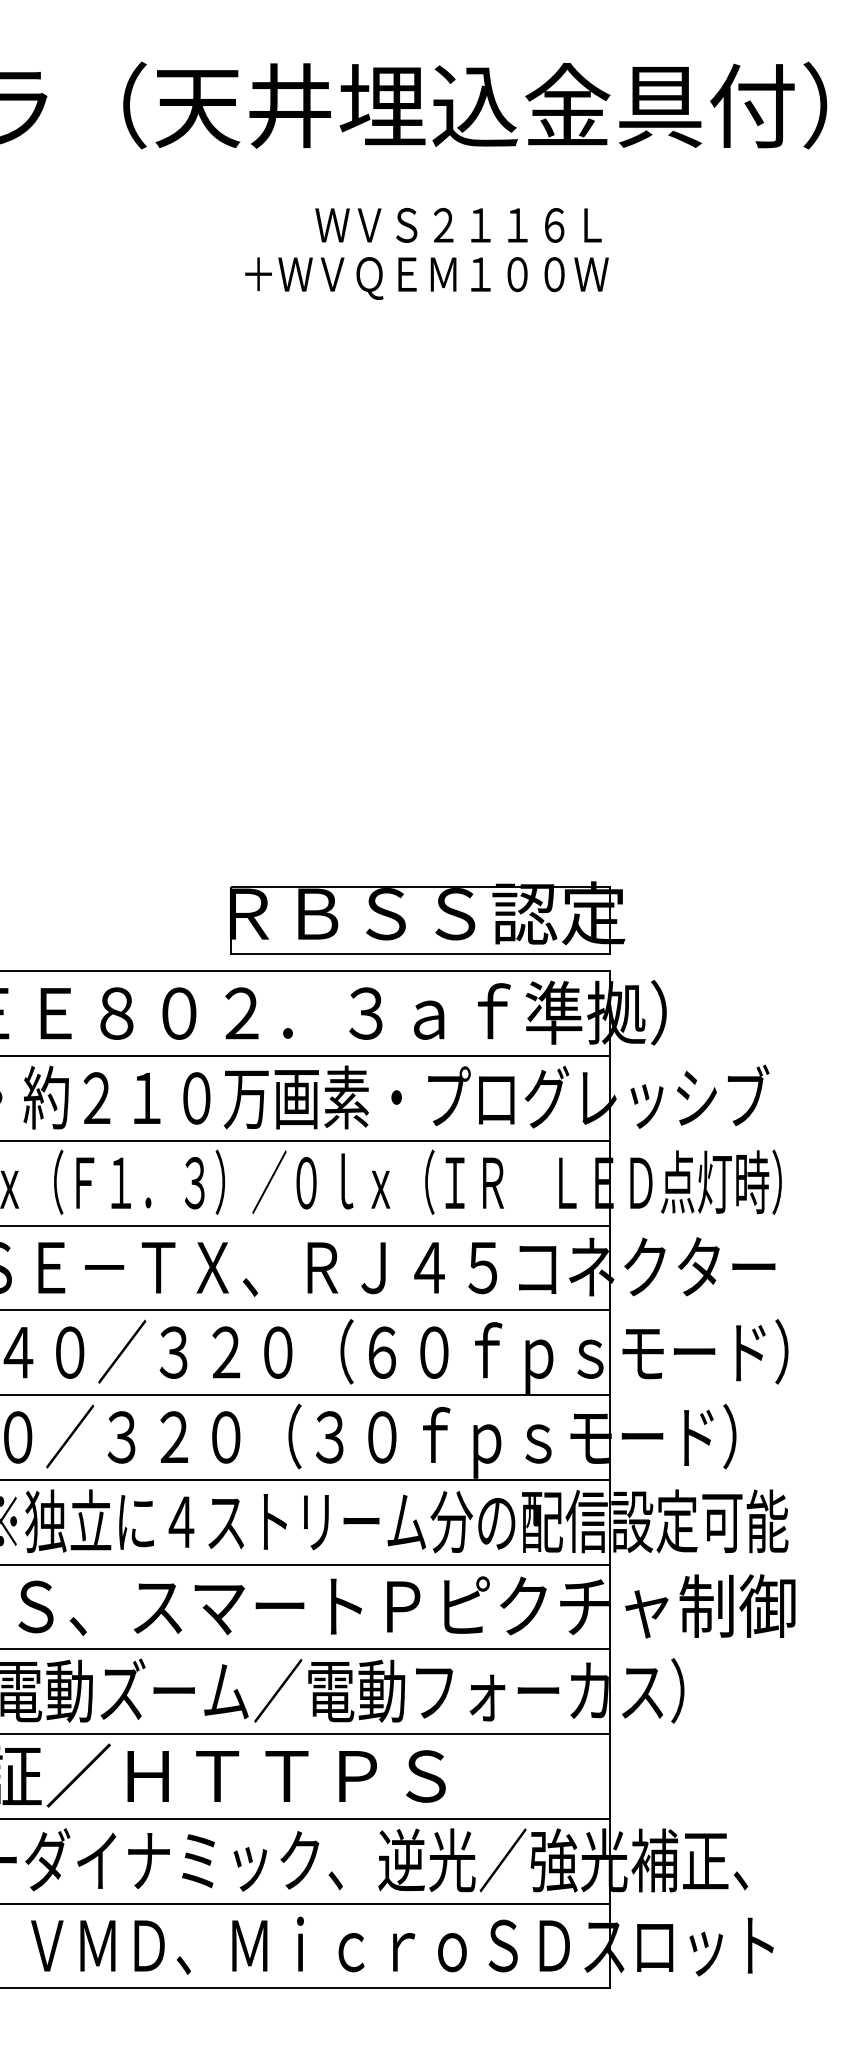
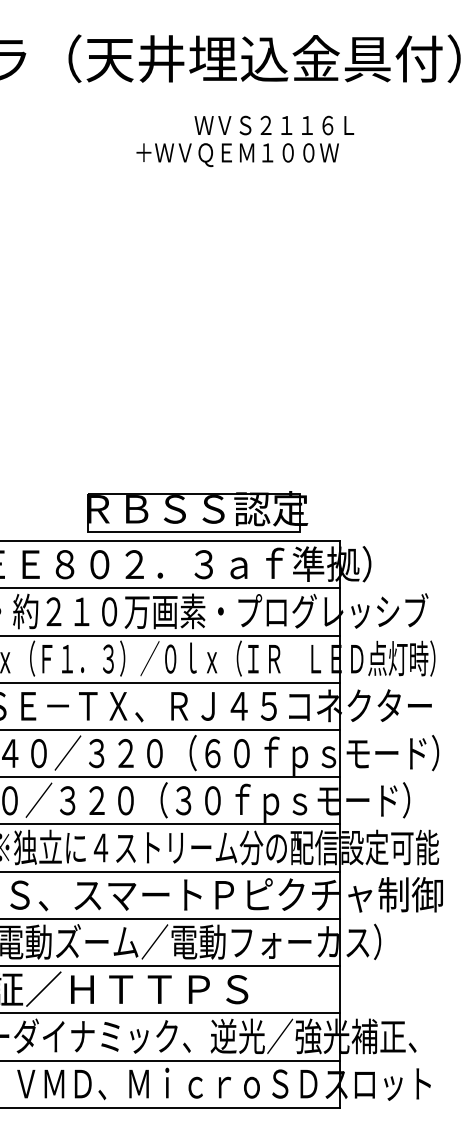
text: (458, 225) -> (274, 125), moved
part: (426, 918) -> (197, 511), moved

